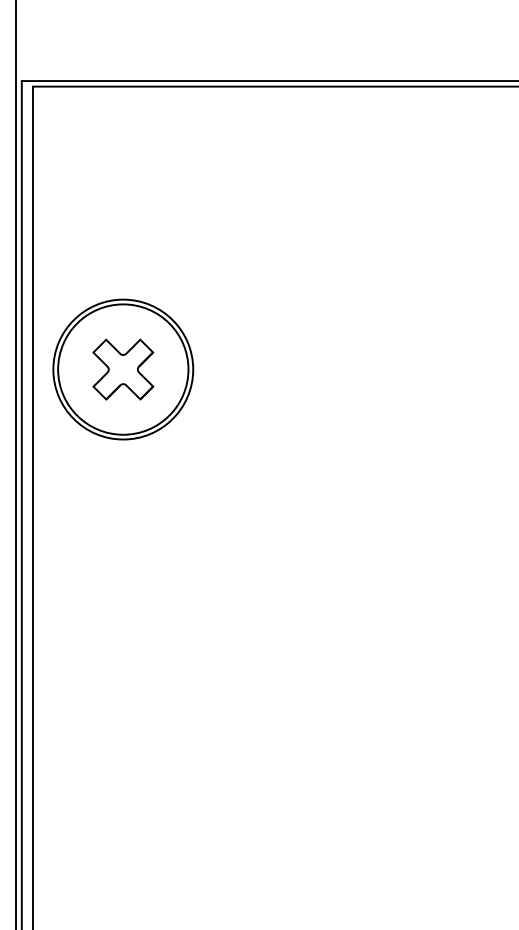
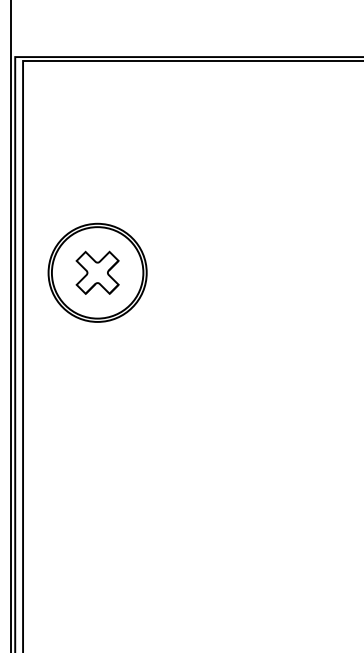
part: (123, 369) -> (97, 272), moved

